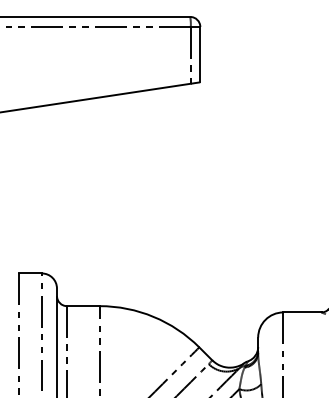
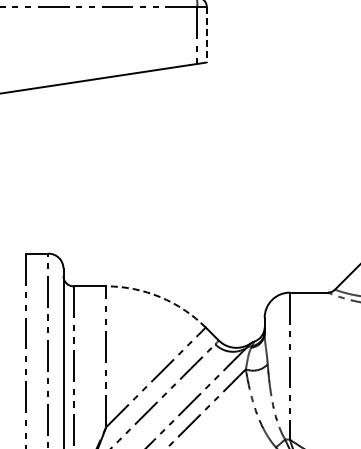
line: (200, 54) -> (206, 34), solid -> dashed
arc: (154, 317) -> (160, 297), solid -> dashed

